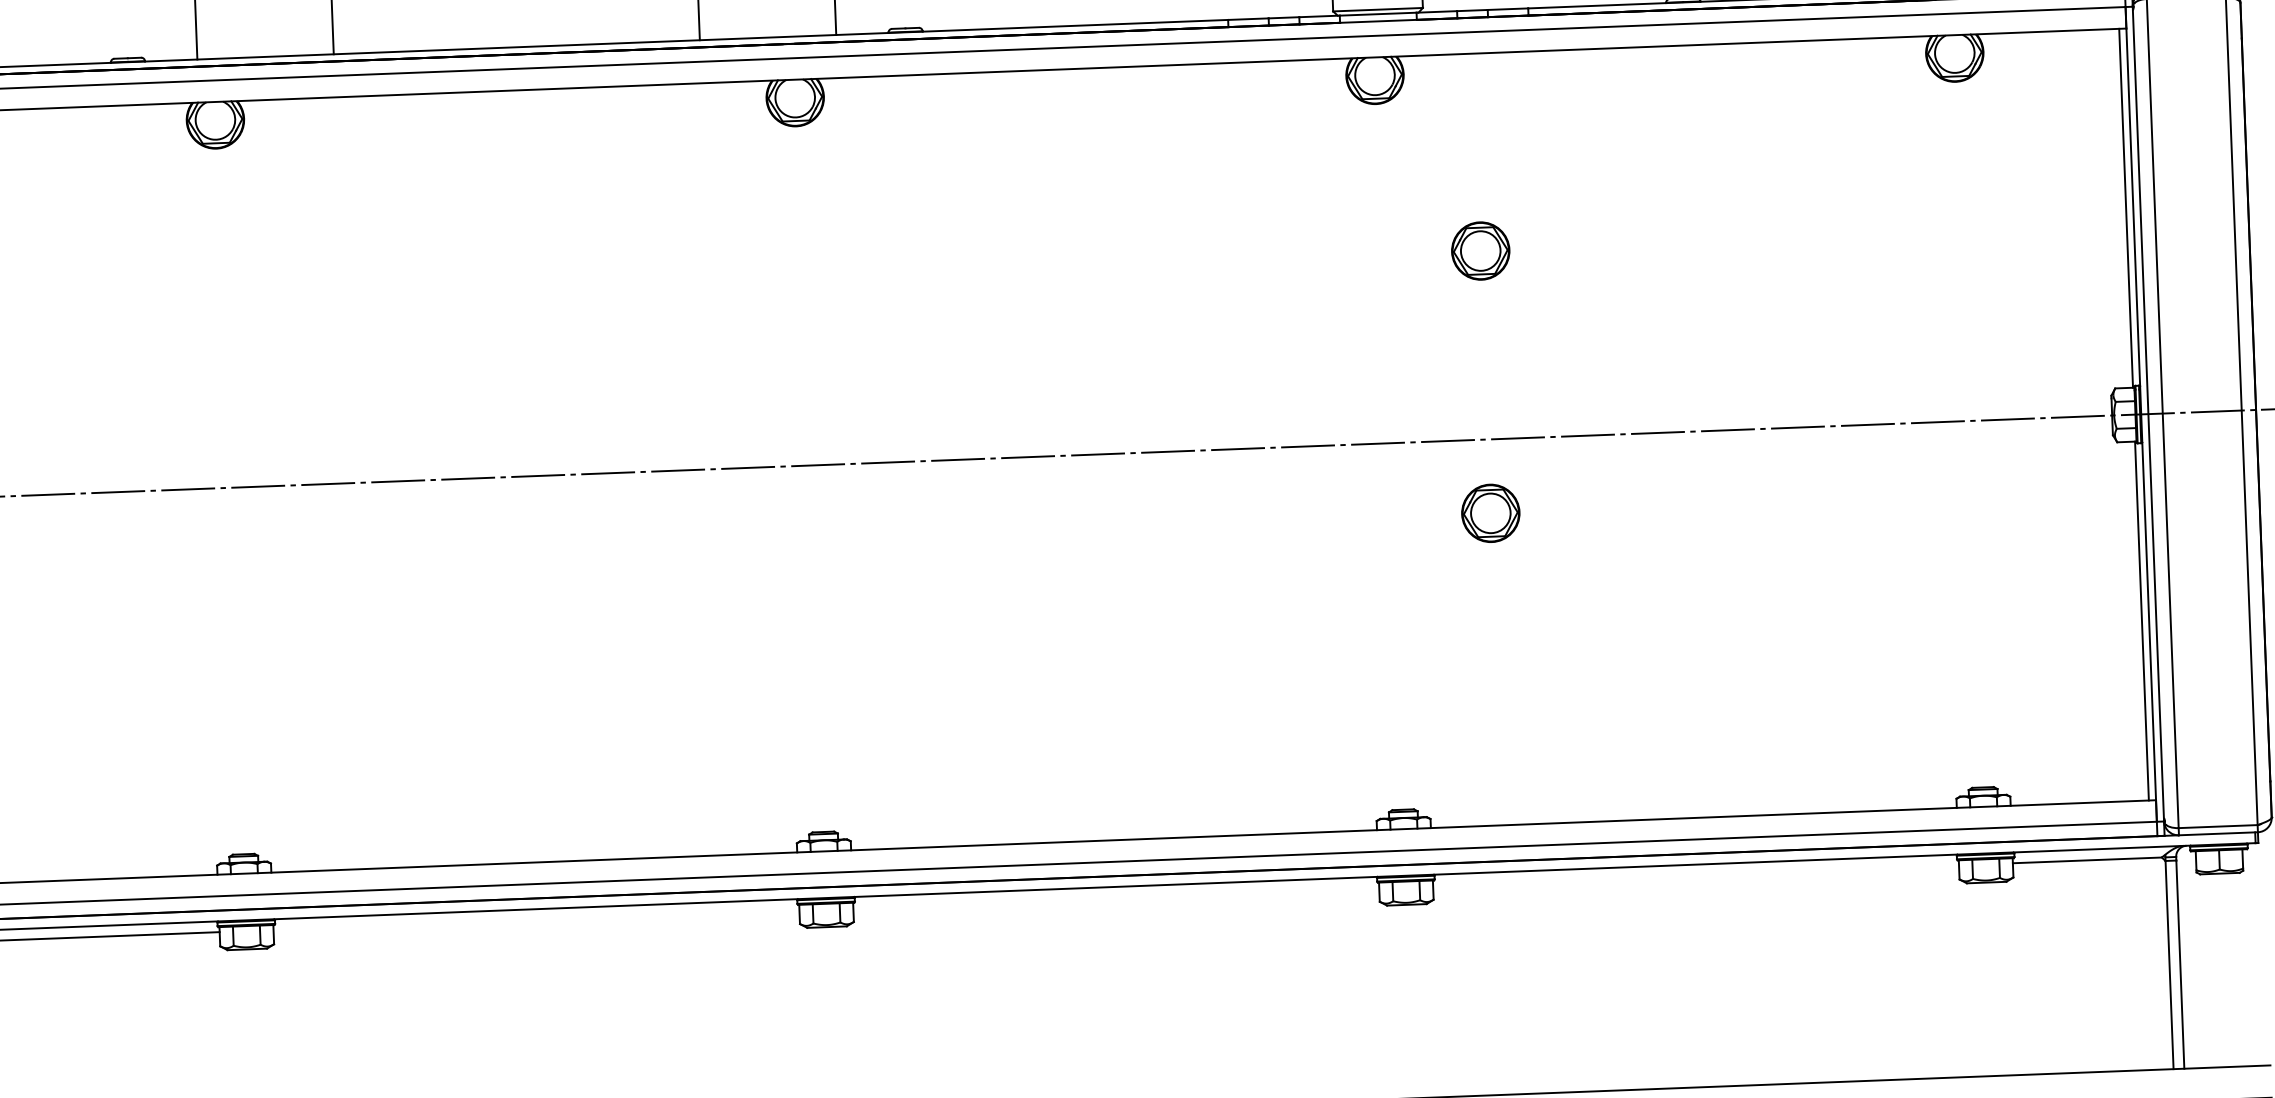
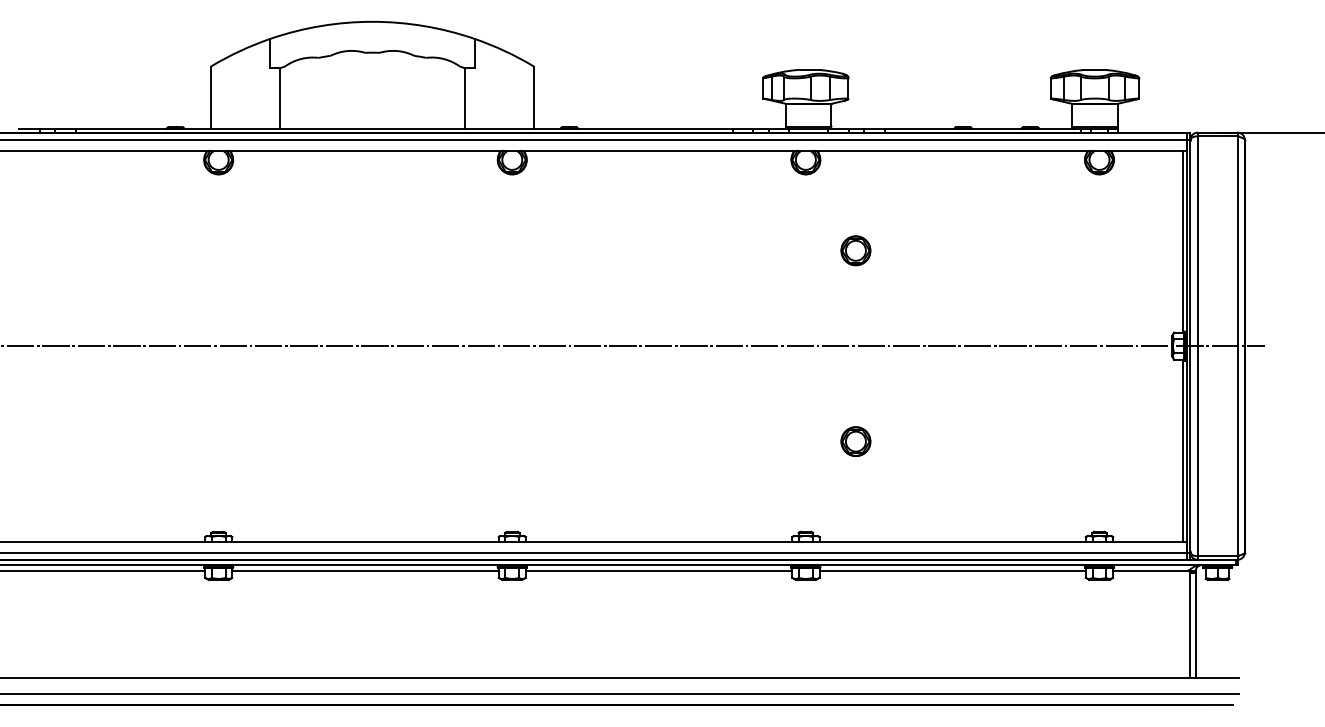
part: (1489, 513) -> (855, 441), moved
line: (1695, 875) -> (952, 570), added
line: (1115, 897) -> (658, 570), added
line: (536, 919) -> (365, 570), added

